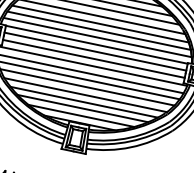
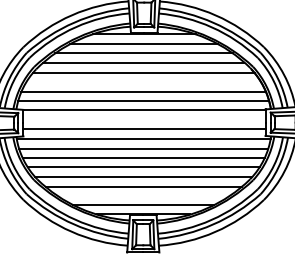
line: (100, 23) -> (143, 82), removed
line: (95, 51) -> (144, 119), removed
line: (82, 108) -> (143, 195), removed

